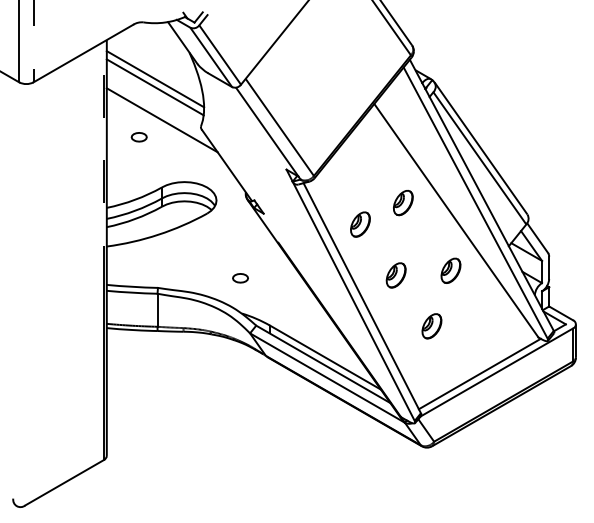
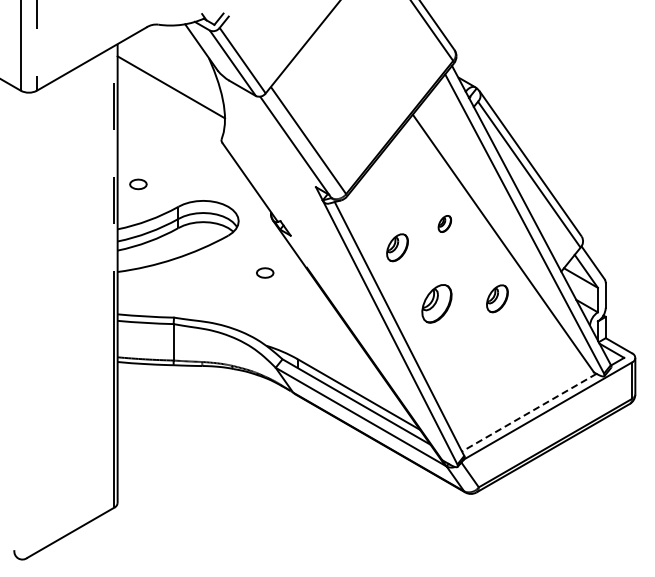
line: (154, 87) -> (170, 96), removed
line: (161, 120) -> (178, 132), removed
part: (139, 137) -> (138, 184), moved
part: (403, 202) -> (444, 223), size x0.6
part: (395, 275) -> (436, 303), size x1.4
part: (240, 277) -> (265, 272), moved
part: (432, 325) -> (476, 359), removed
line: (480, 373) -> (529, 412), solid -> dashed

